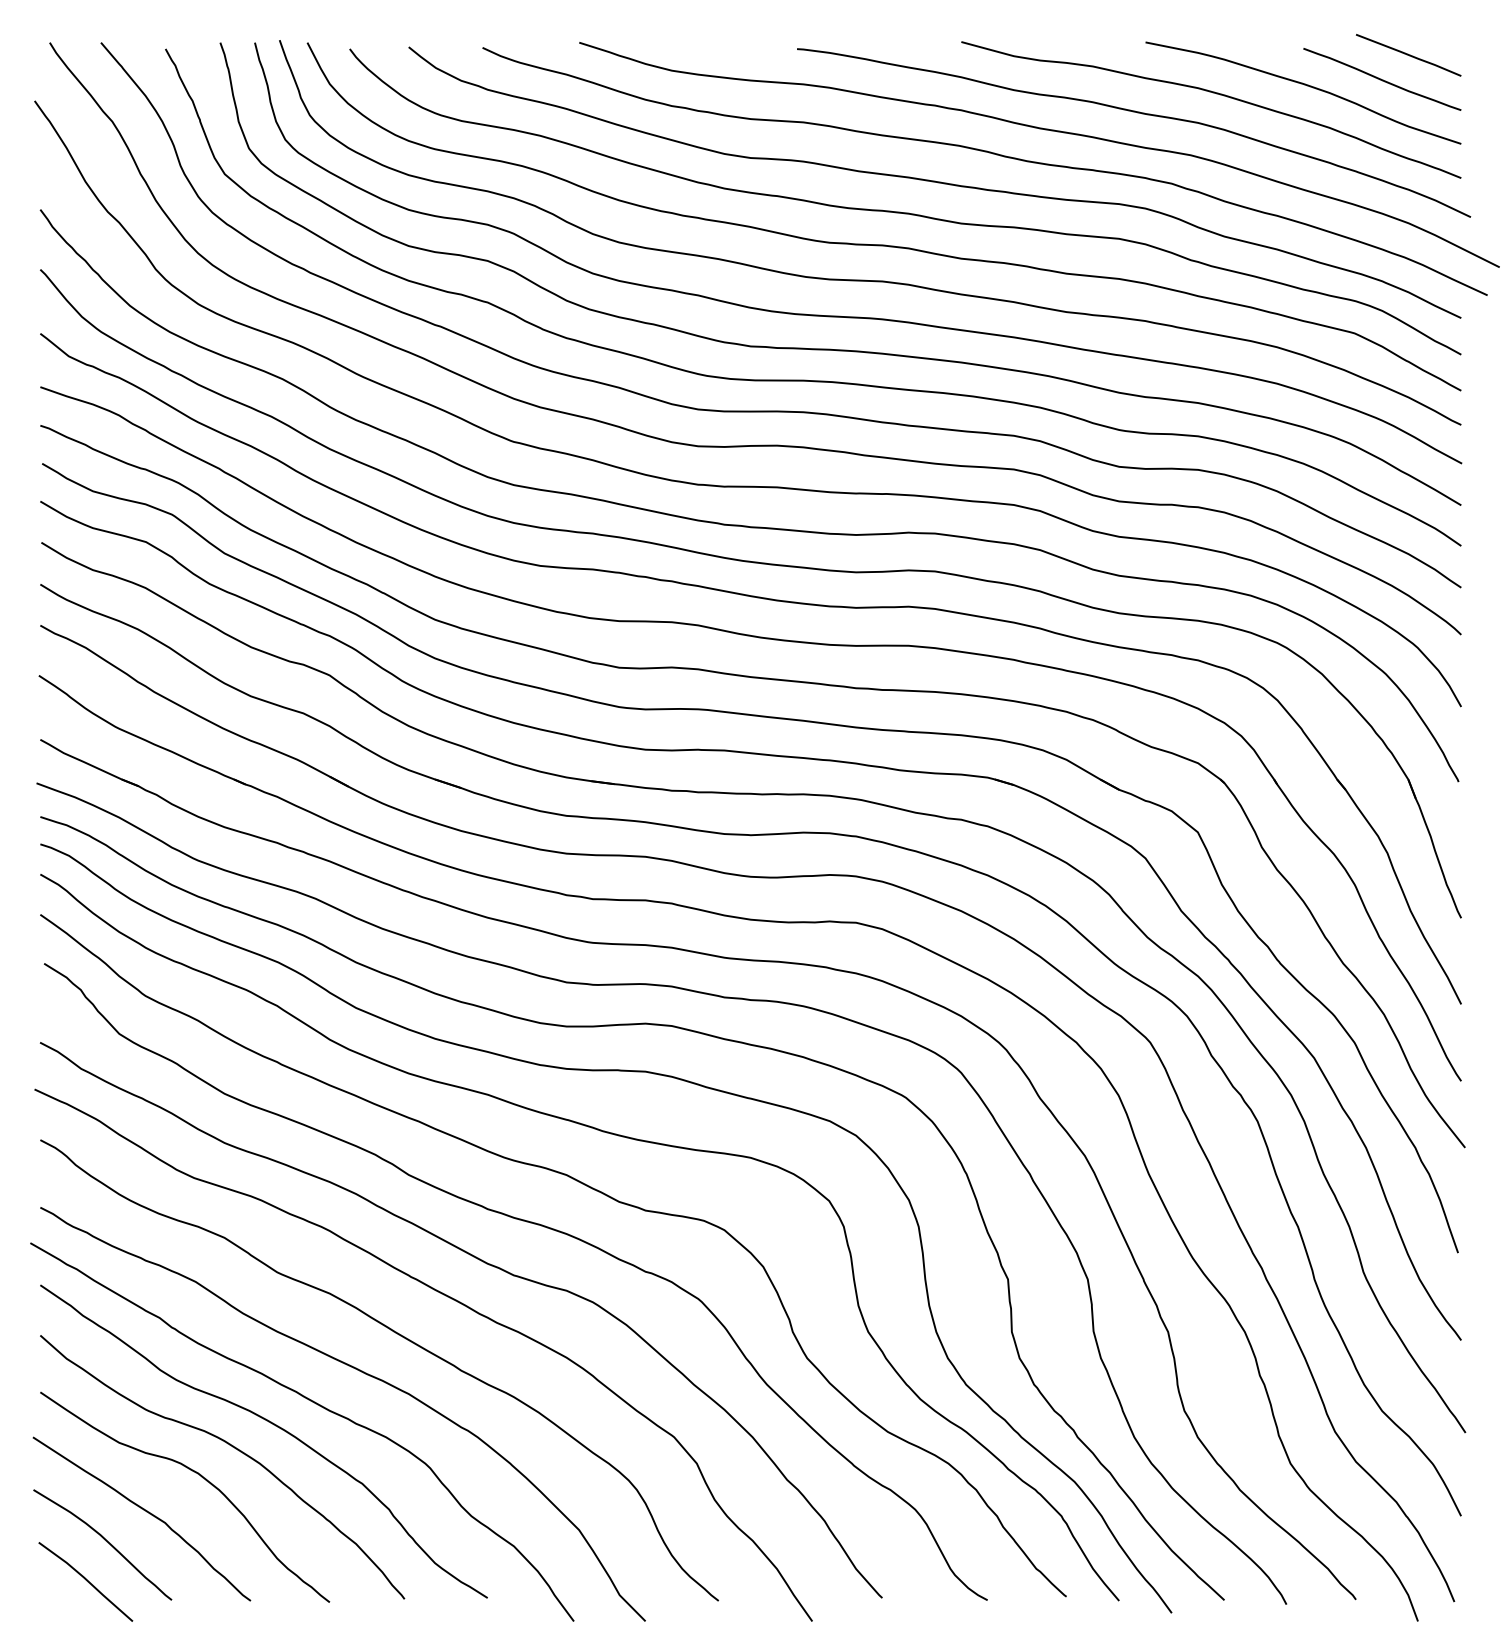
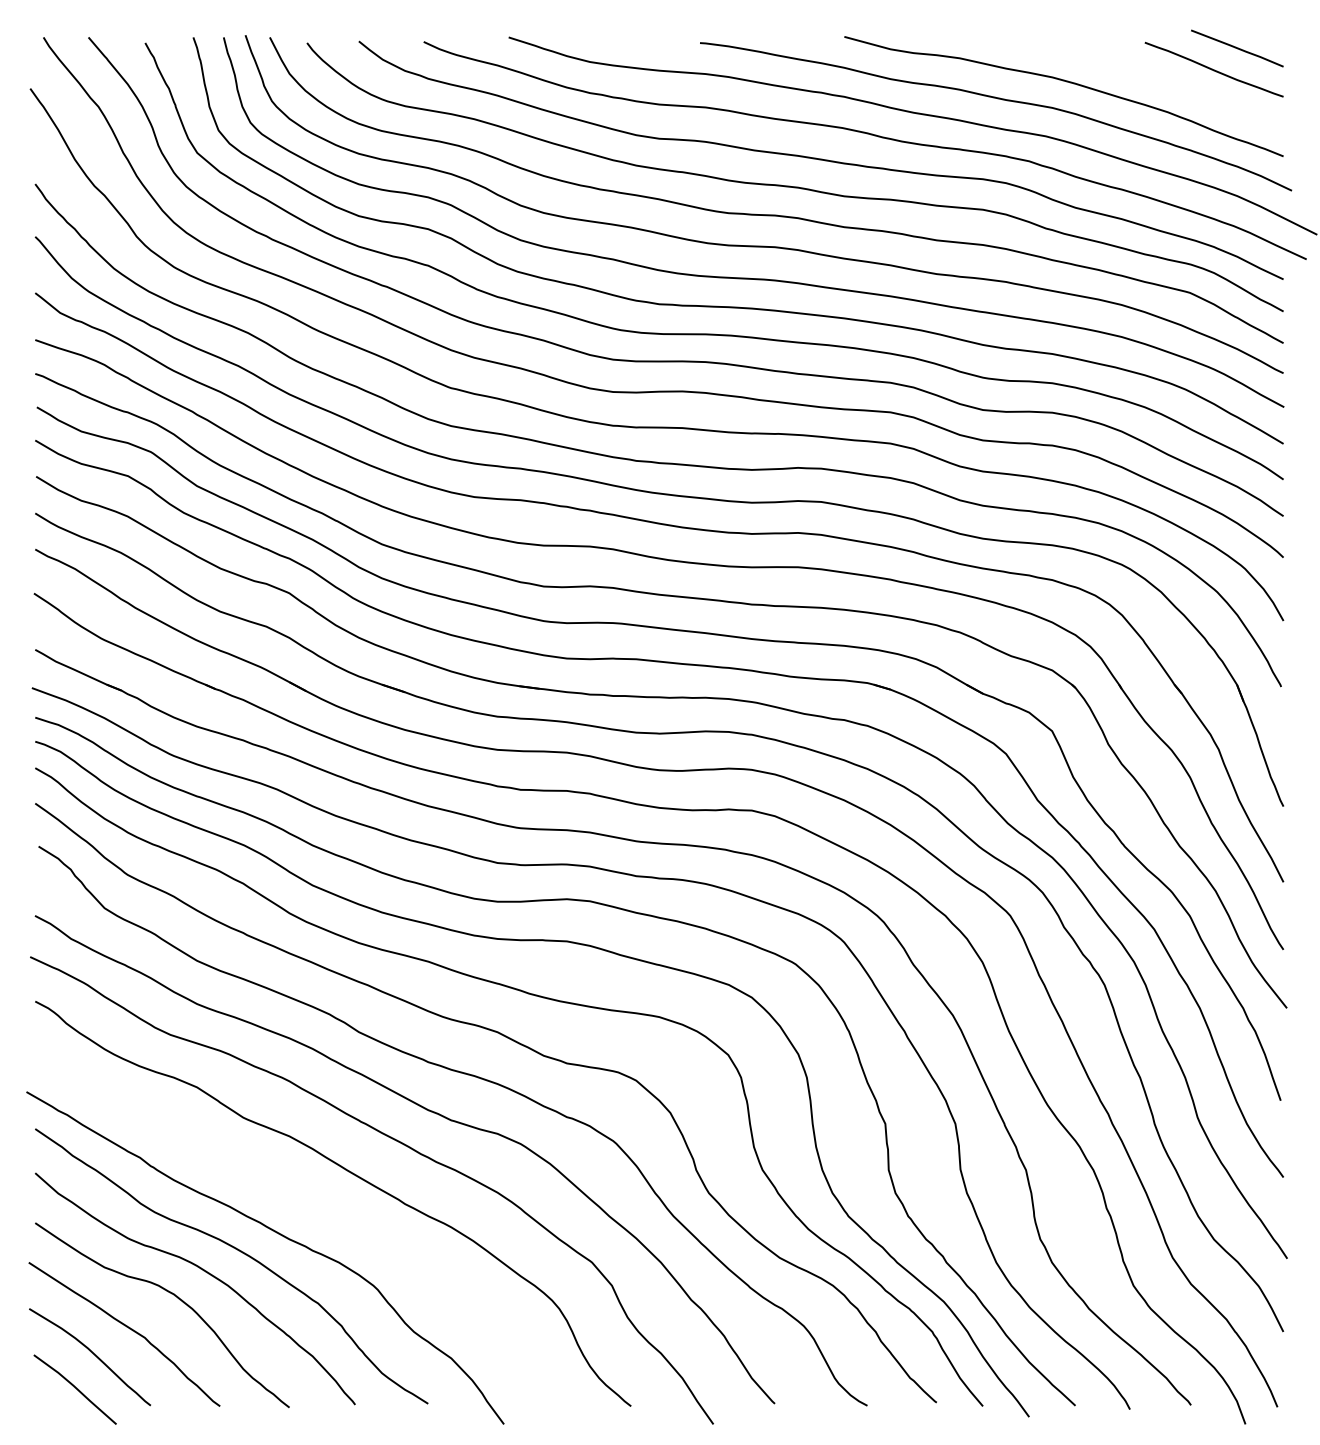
curve: (1304, 85) -> (1145, 75), removed
curve: (363, 1373) -> (319, 1206), removed

